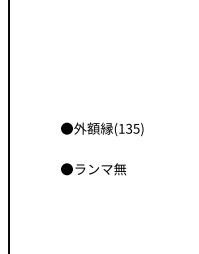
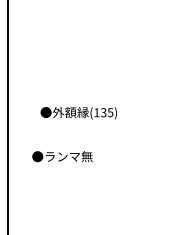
text: (102, 129) -> (79, 113), moved
text: (93, 169) -> (62, 156), moved

